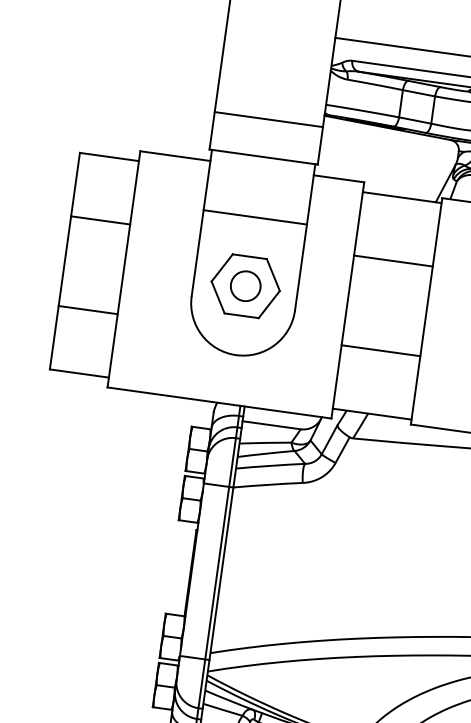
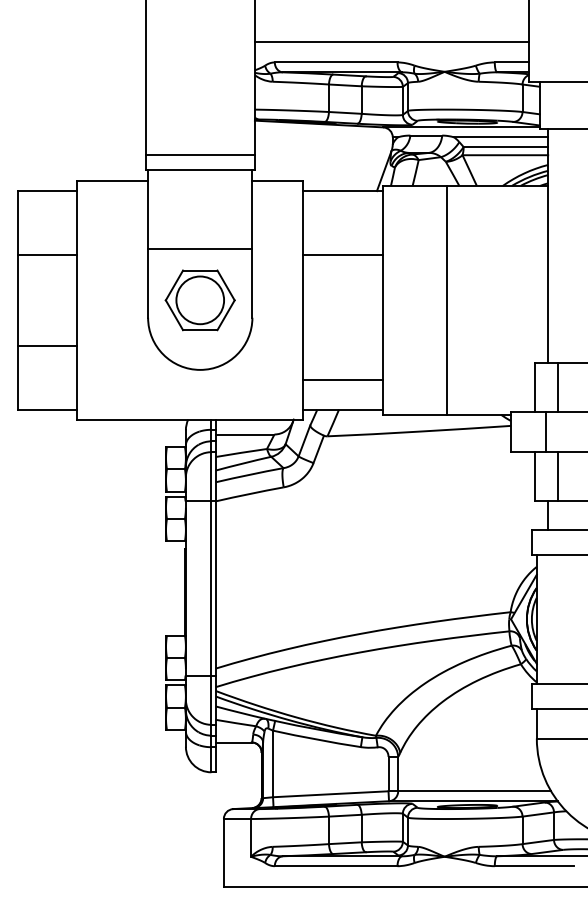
line: (268, 119) -> (199, 155), moved
line: (255, 217) -> (200, 248), moved
circle: (245, 286) -> (200, 300), size x1.6
line: (380, 350) -> (342, 379), moved

